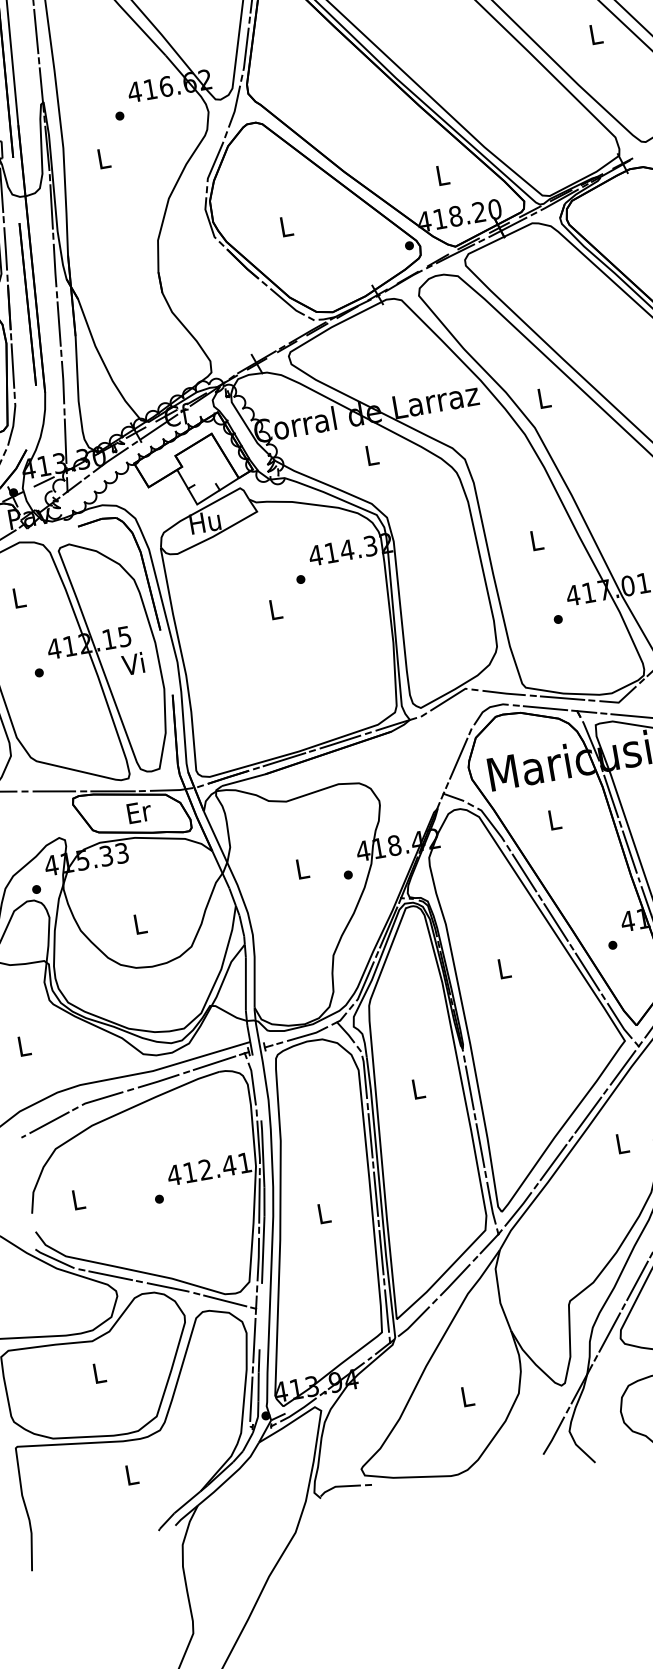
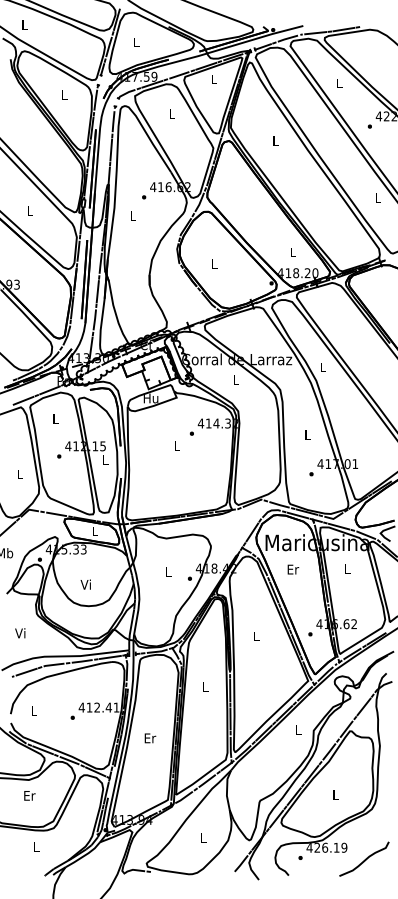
text: (132, 664) -> (104, 460), Vi -> L
text: (139, 812) -> (95, 531), Er -> L
text: (555, 819) -> (293, 569), L -> Er
text: (138, 923) -> (85, 584), L -> Vi
text: (23, 1046) -> (20, 633), L -> Vi
text: (324, 1213) -> (150, 738), L -> Er
text: (99, 1372) -> (29, 795), L -> Er

